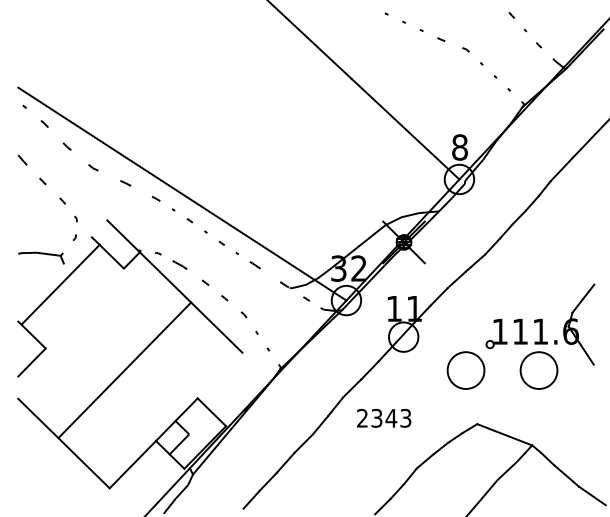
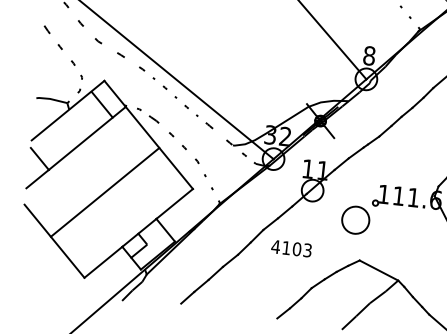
line: (62, 265) -> (67, 110), added
line: (60, 284) -> (80, 143), moved
part: (538, 370) -> (408, 226), removed
line: (219, 375) -> (174, 203), added
text: (376, 417) -> (286, 247), 2343 -> 4103

